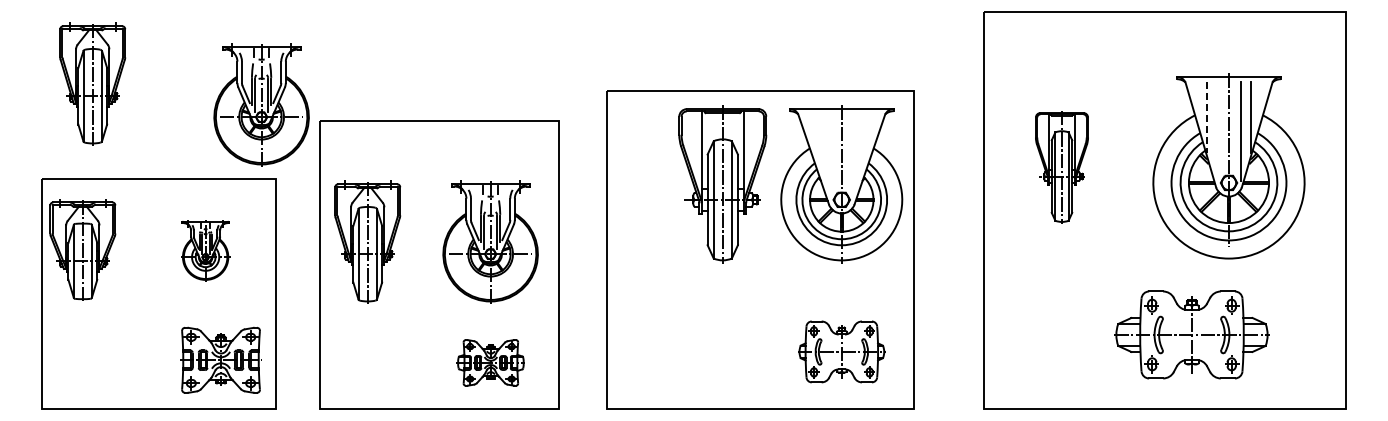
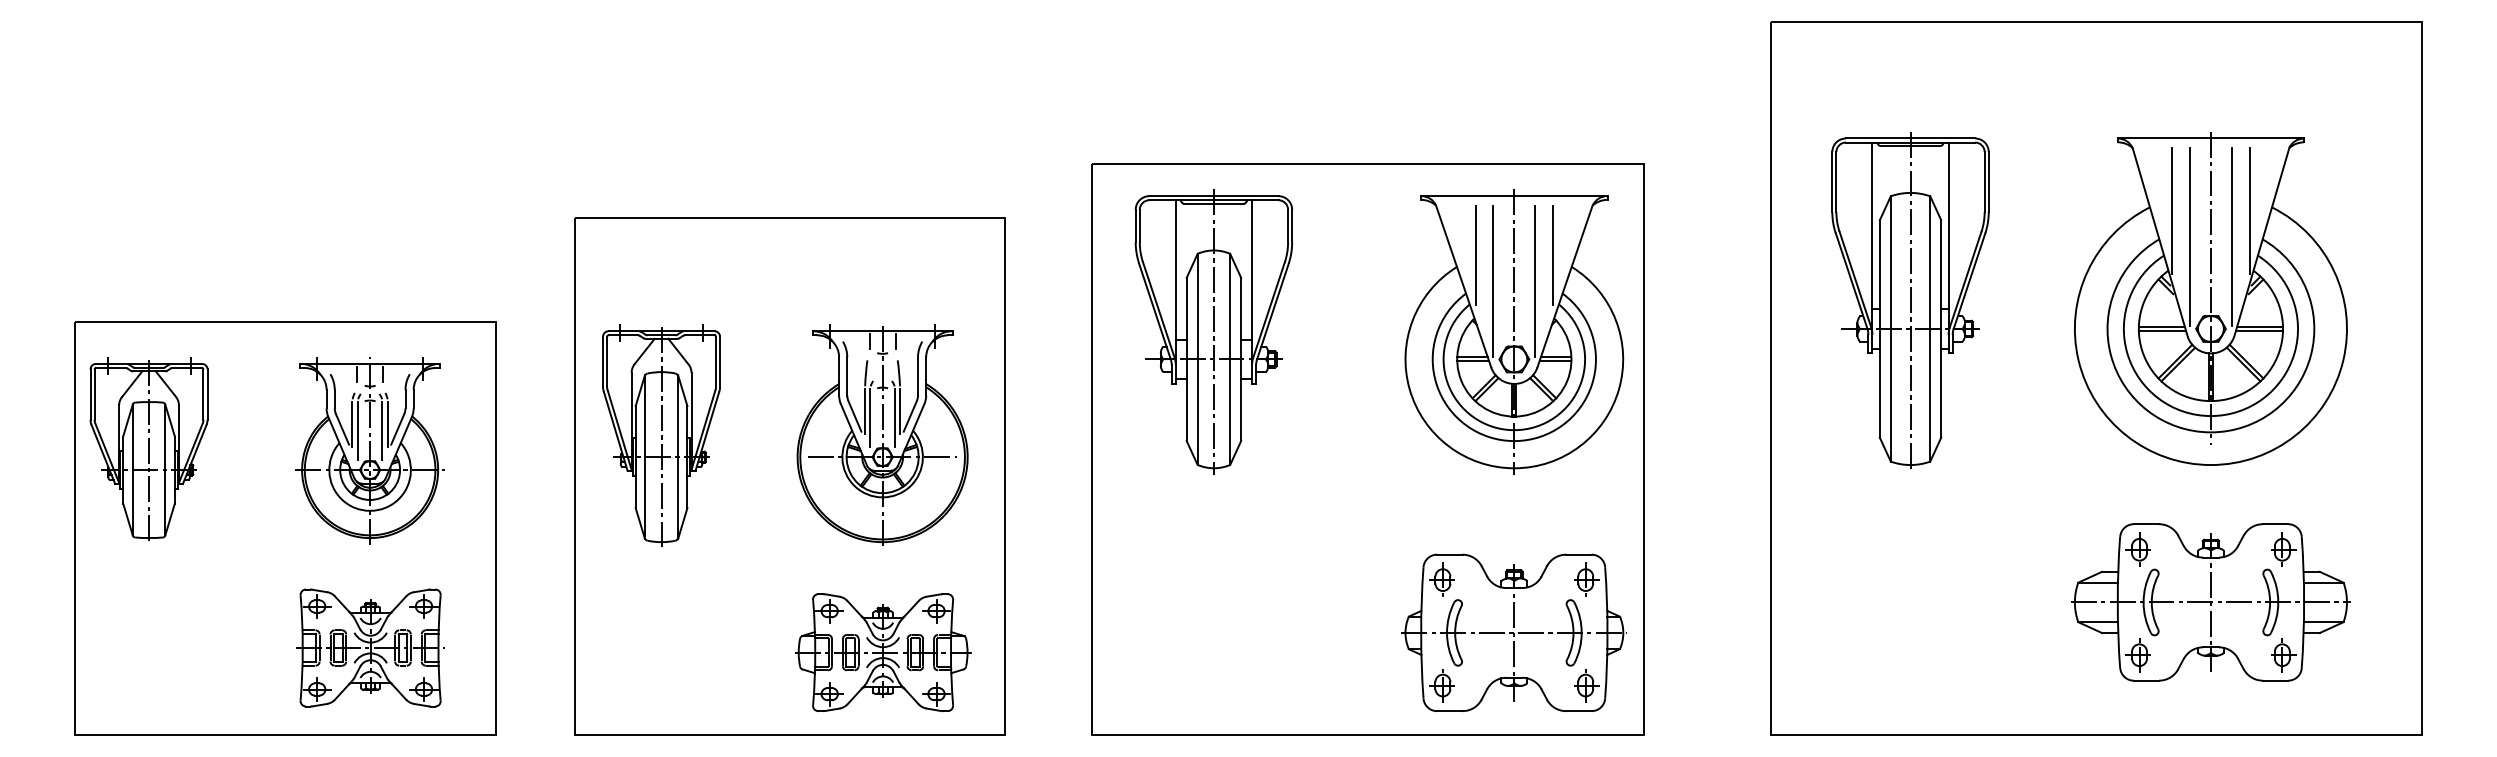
part: (92, 83) -> (166, 150), removed
part: (261, 104) -> (470, 187), removed
line: (1207, 118) -> (2172, 212), dashed -> solid
line: (1217, 131) -> (2190, 236), added
line: (820, 141) -> (1476, 254), added
line: (863, 141) -> (1553, 254), added
line: (830, 156) -> (1494, 281), added
line: (853, 156) -> (1535, 281), added
part: (1061, 166) -> (1909, 299), size x1.67
part: (722, 184) -> (1213, 331), moved
part: (205, 250) -> (369, 450), size x1.67
part: (1191, 334) -> (2210, 601), moved
part: (841, 351) -> (1513, 632), size x1.43
part: (220, 359) -> (369, 646), moved
part: (490, 362) -> (882, 651), size x1.43

